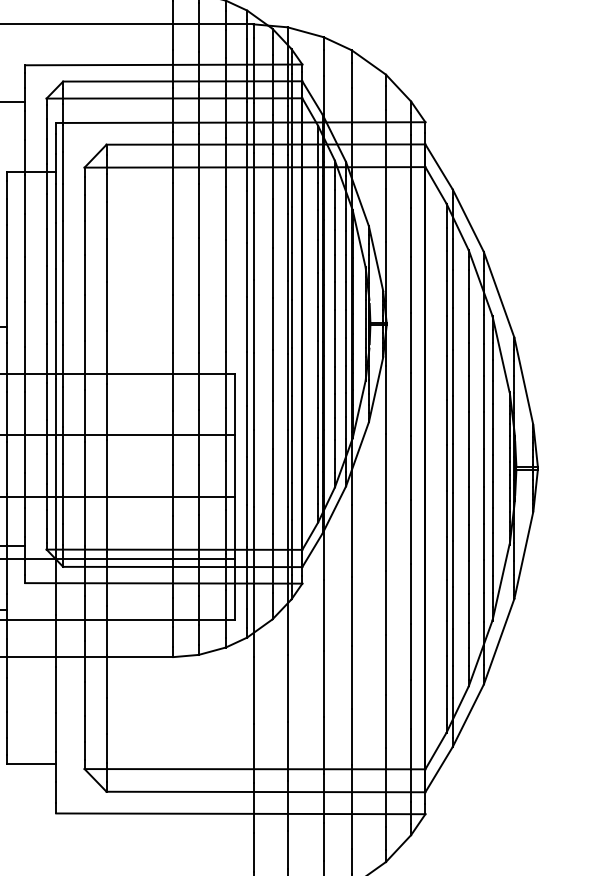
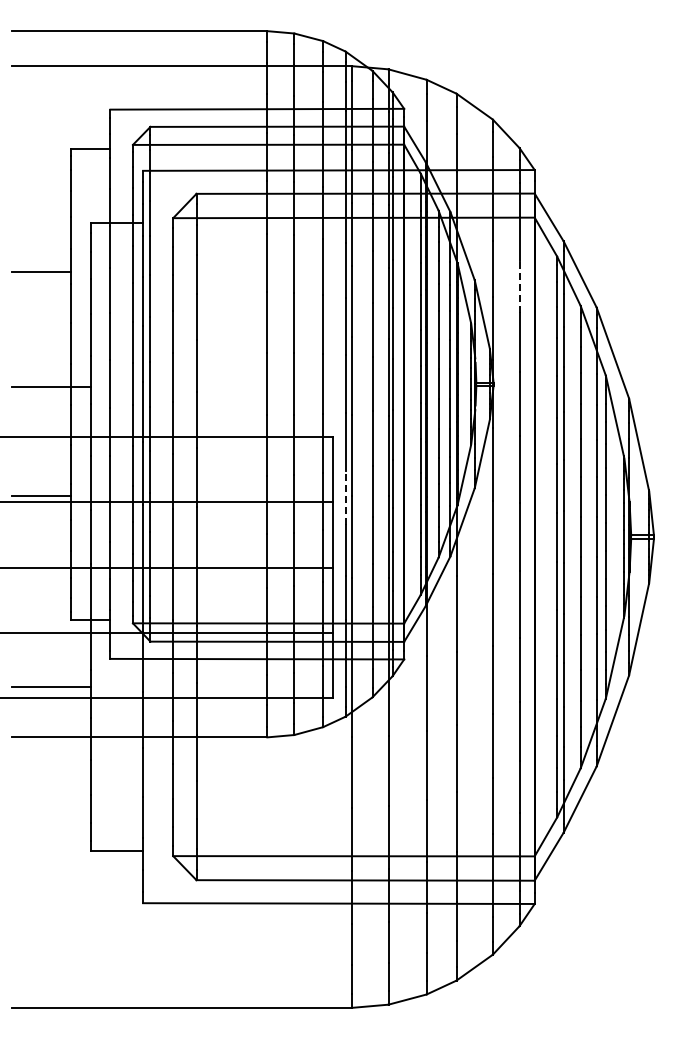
line: (411, 232) -> (519, 286), solid -> dashed
line: (247, 430) -> (345, 497), solid -> dashed

